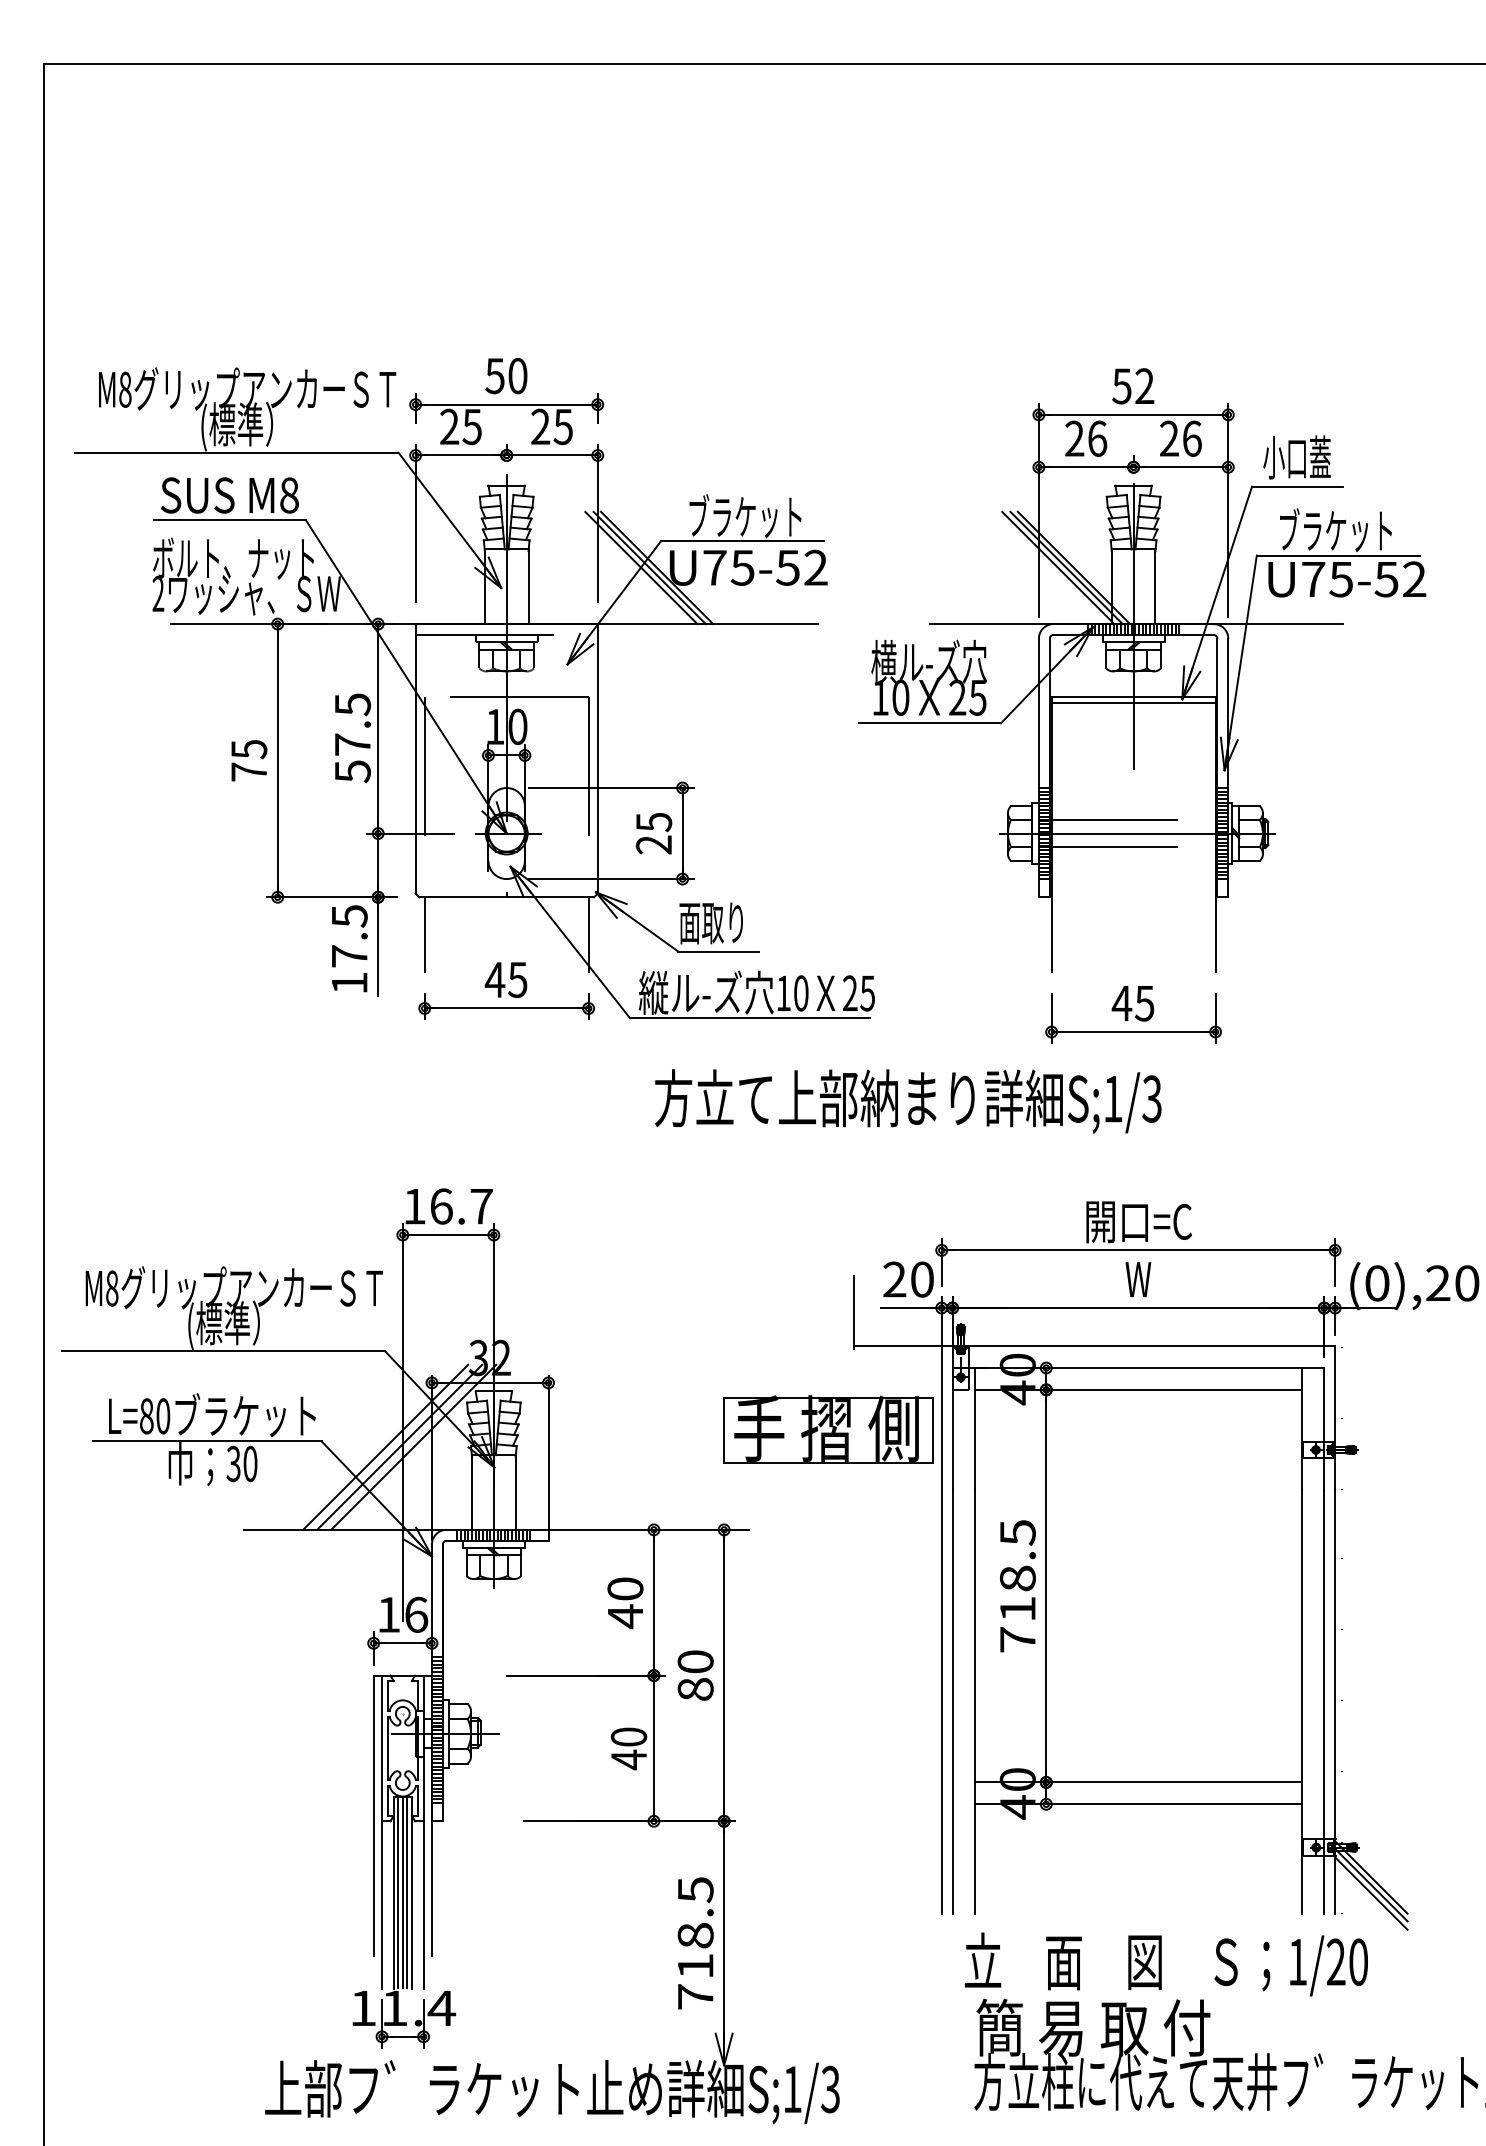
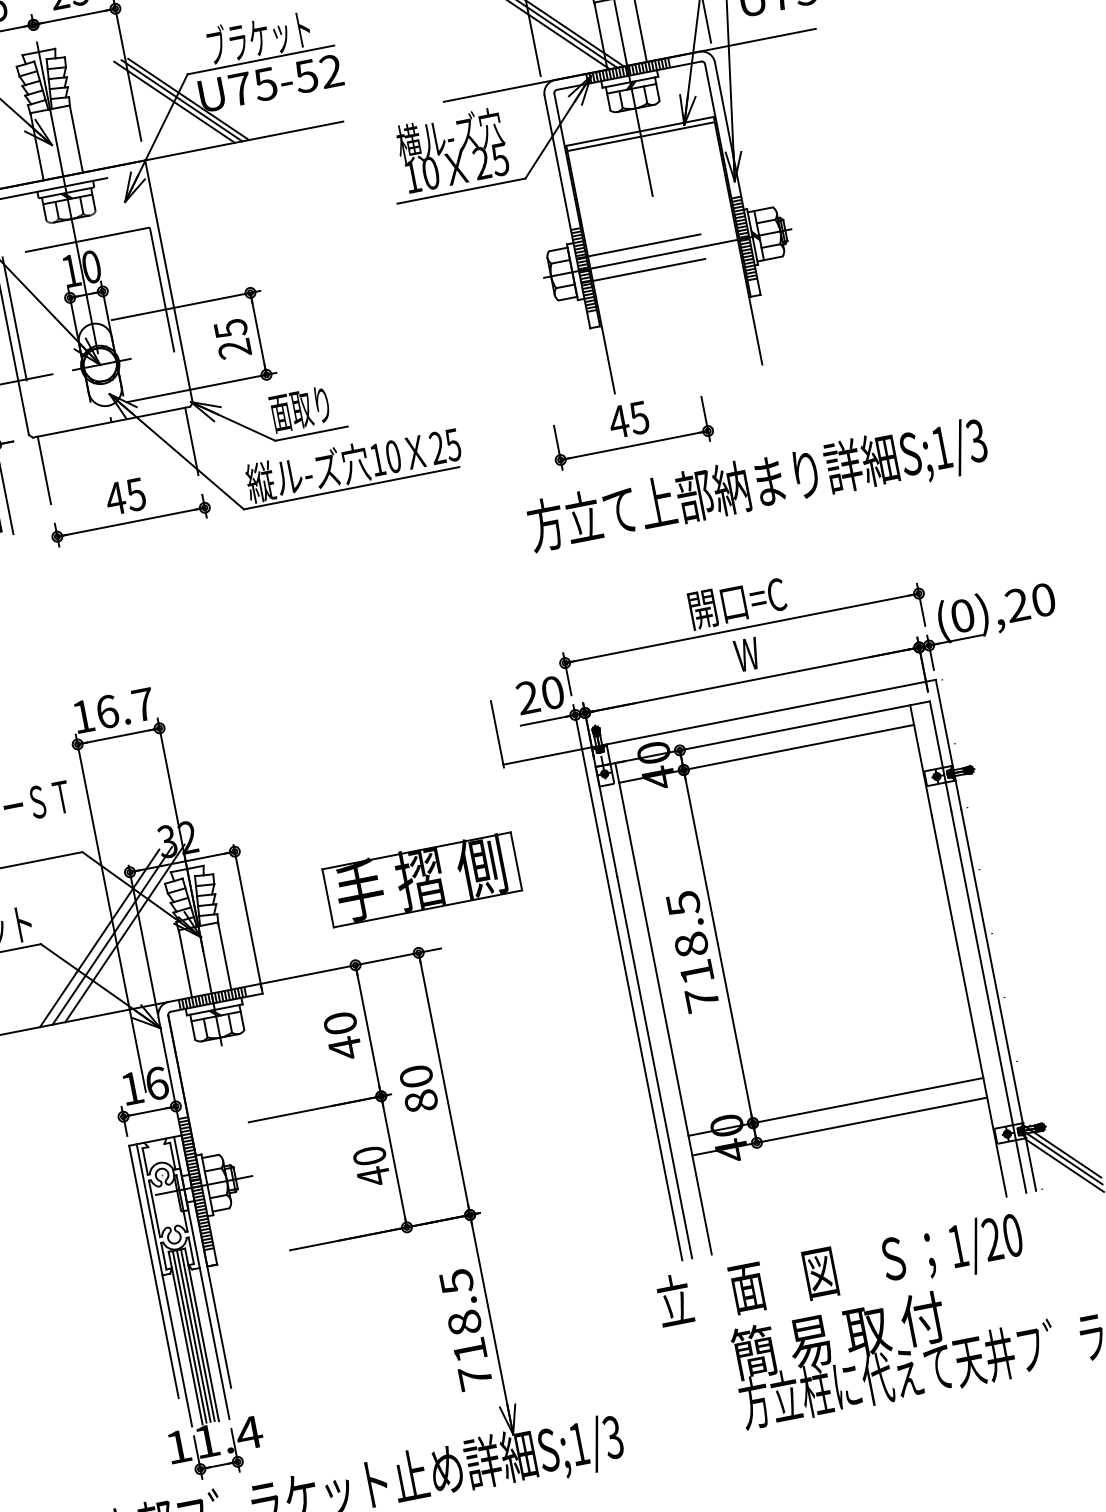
part: (1133, 1014) -> (631, 429), moved
text: (908, 1101) -> (758, 486), moved
part: (828, 1429) -> (422, 878), moved
text: (1166, 1964) -> (840, 1271), moved

